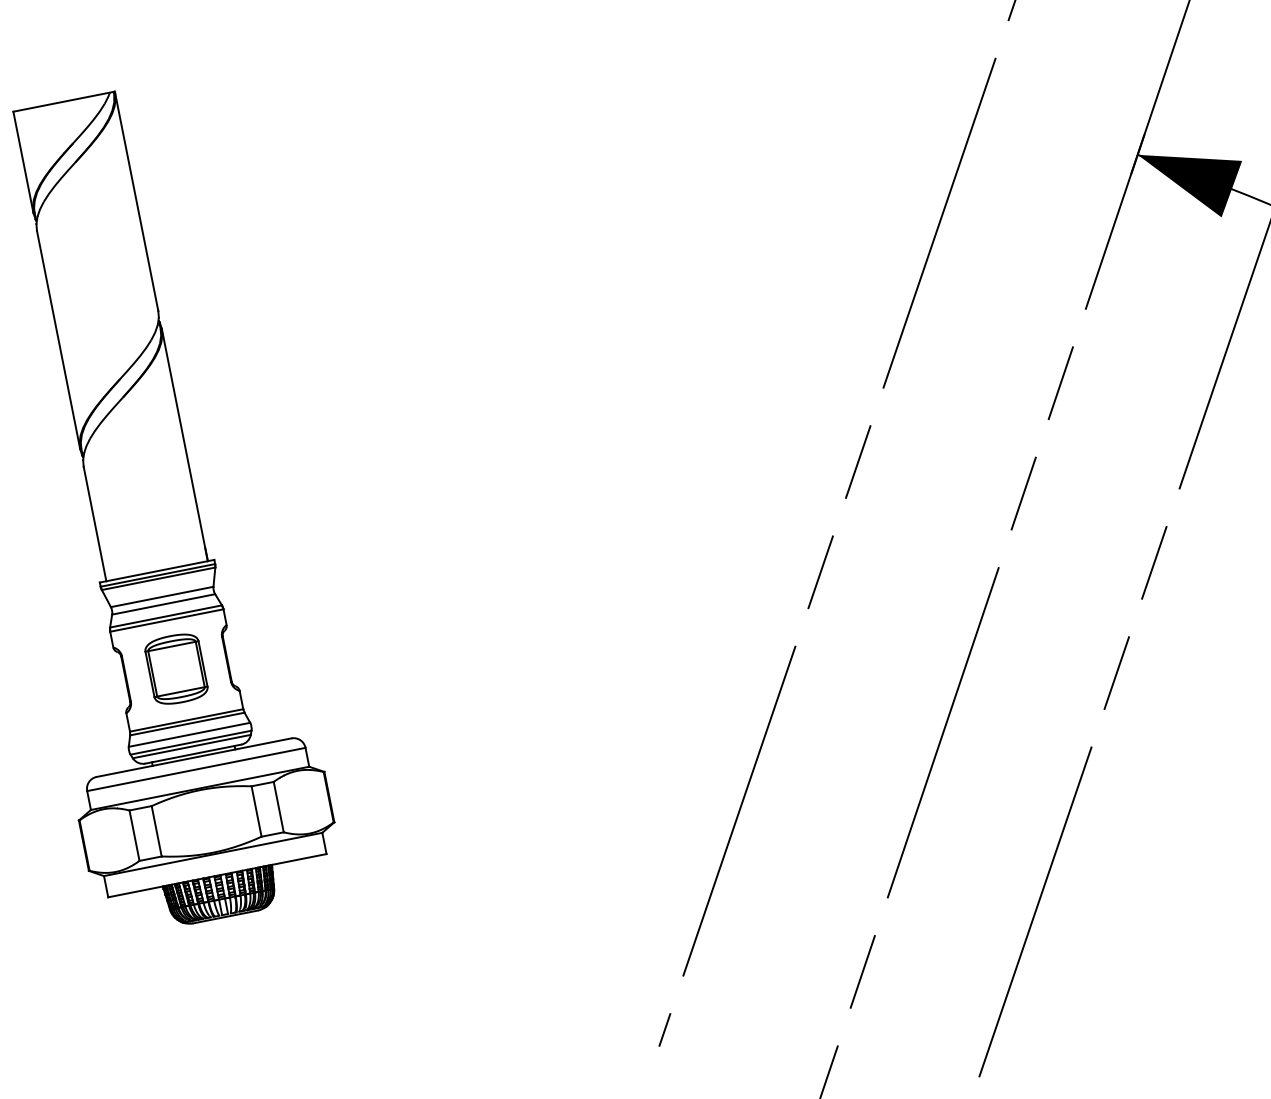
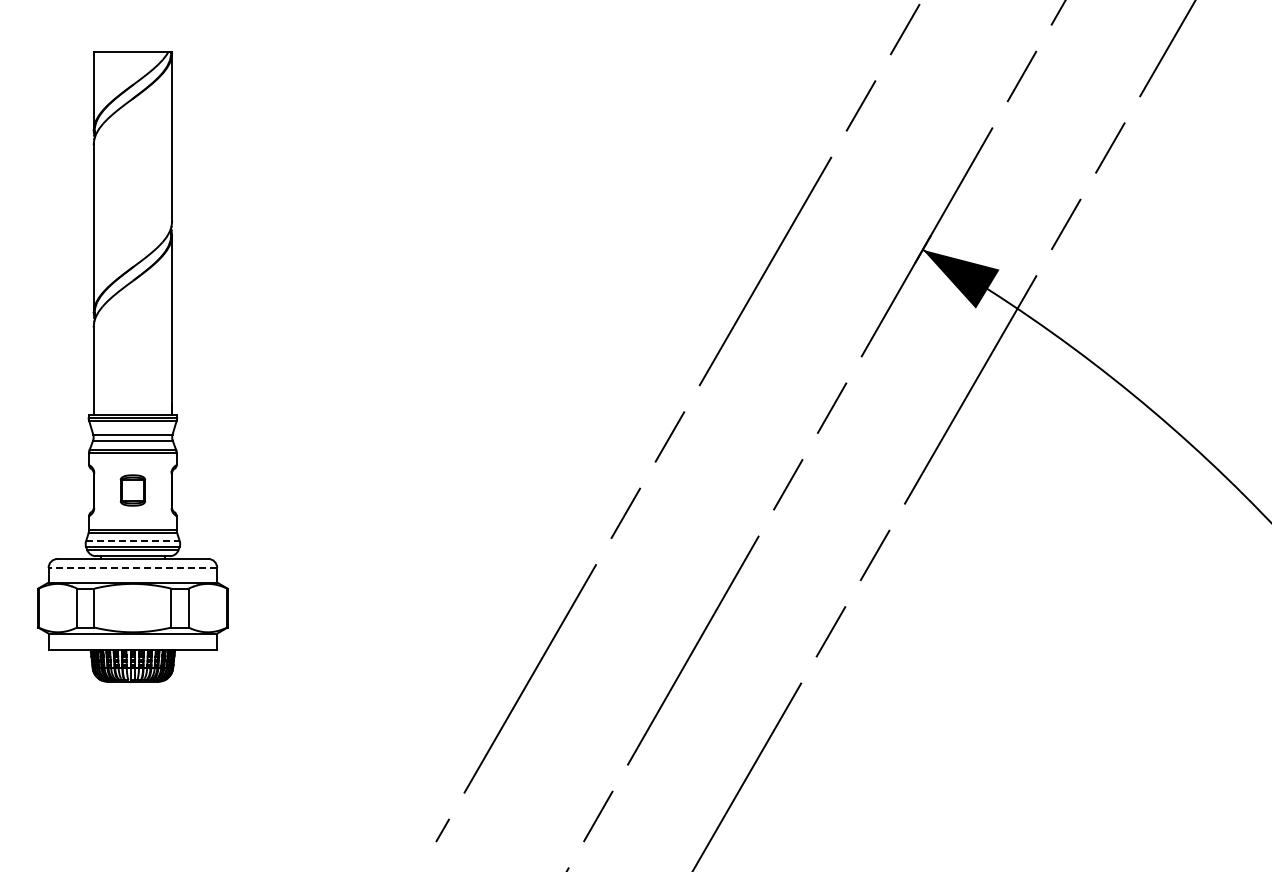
part: (175, 669) -> (132, 490), size x0.6
line: (189, 735) -> (132, 541), solid -> dashed
line: (195, 770) -> (132, 568), solid -> dashed

